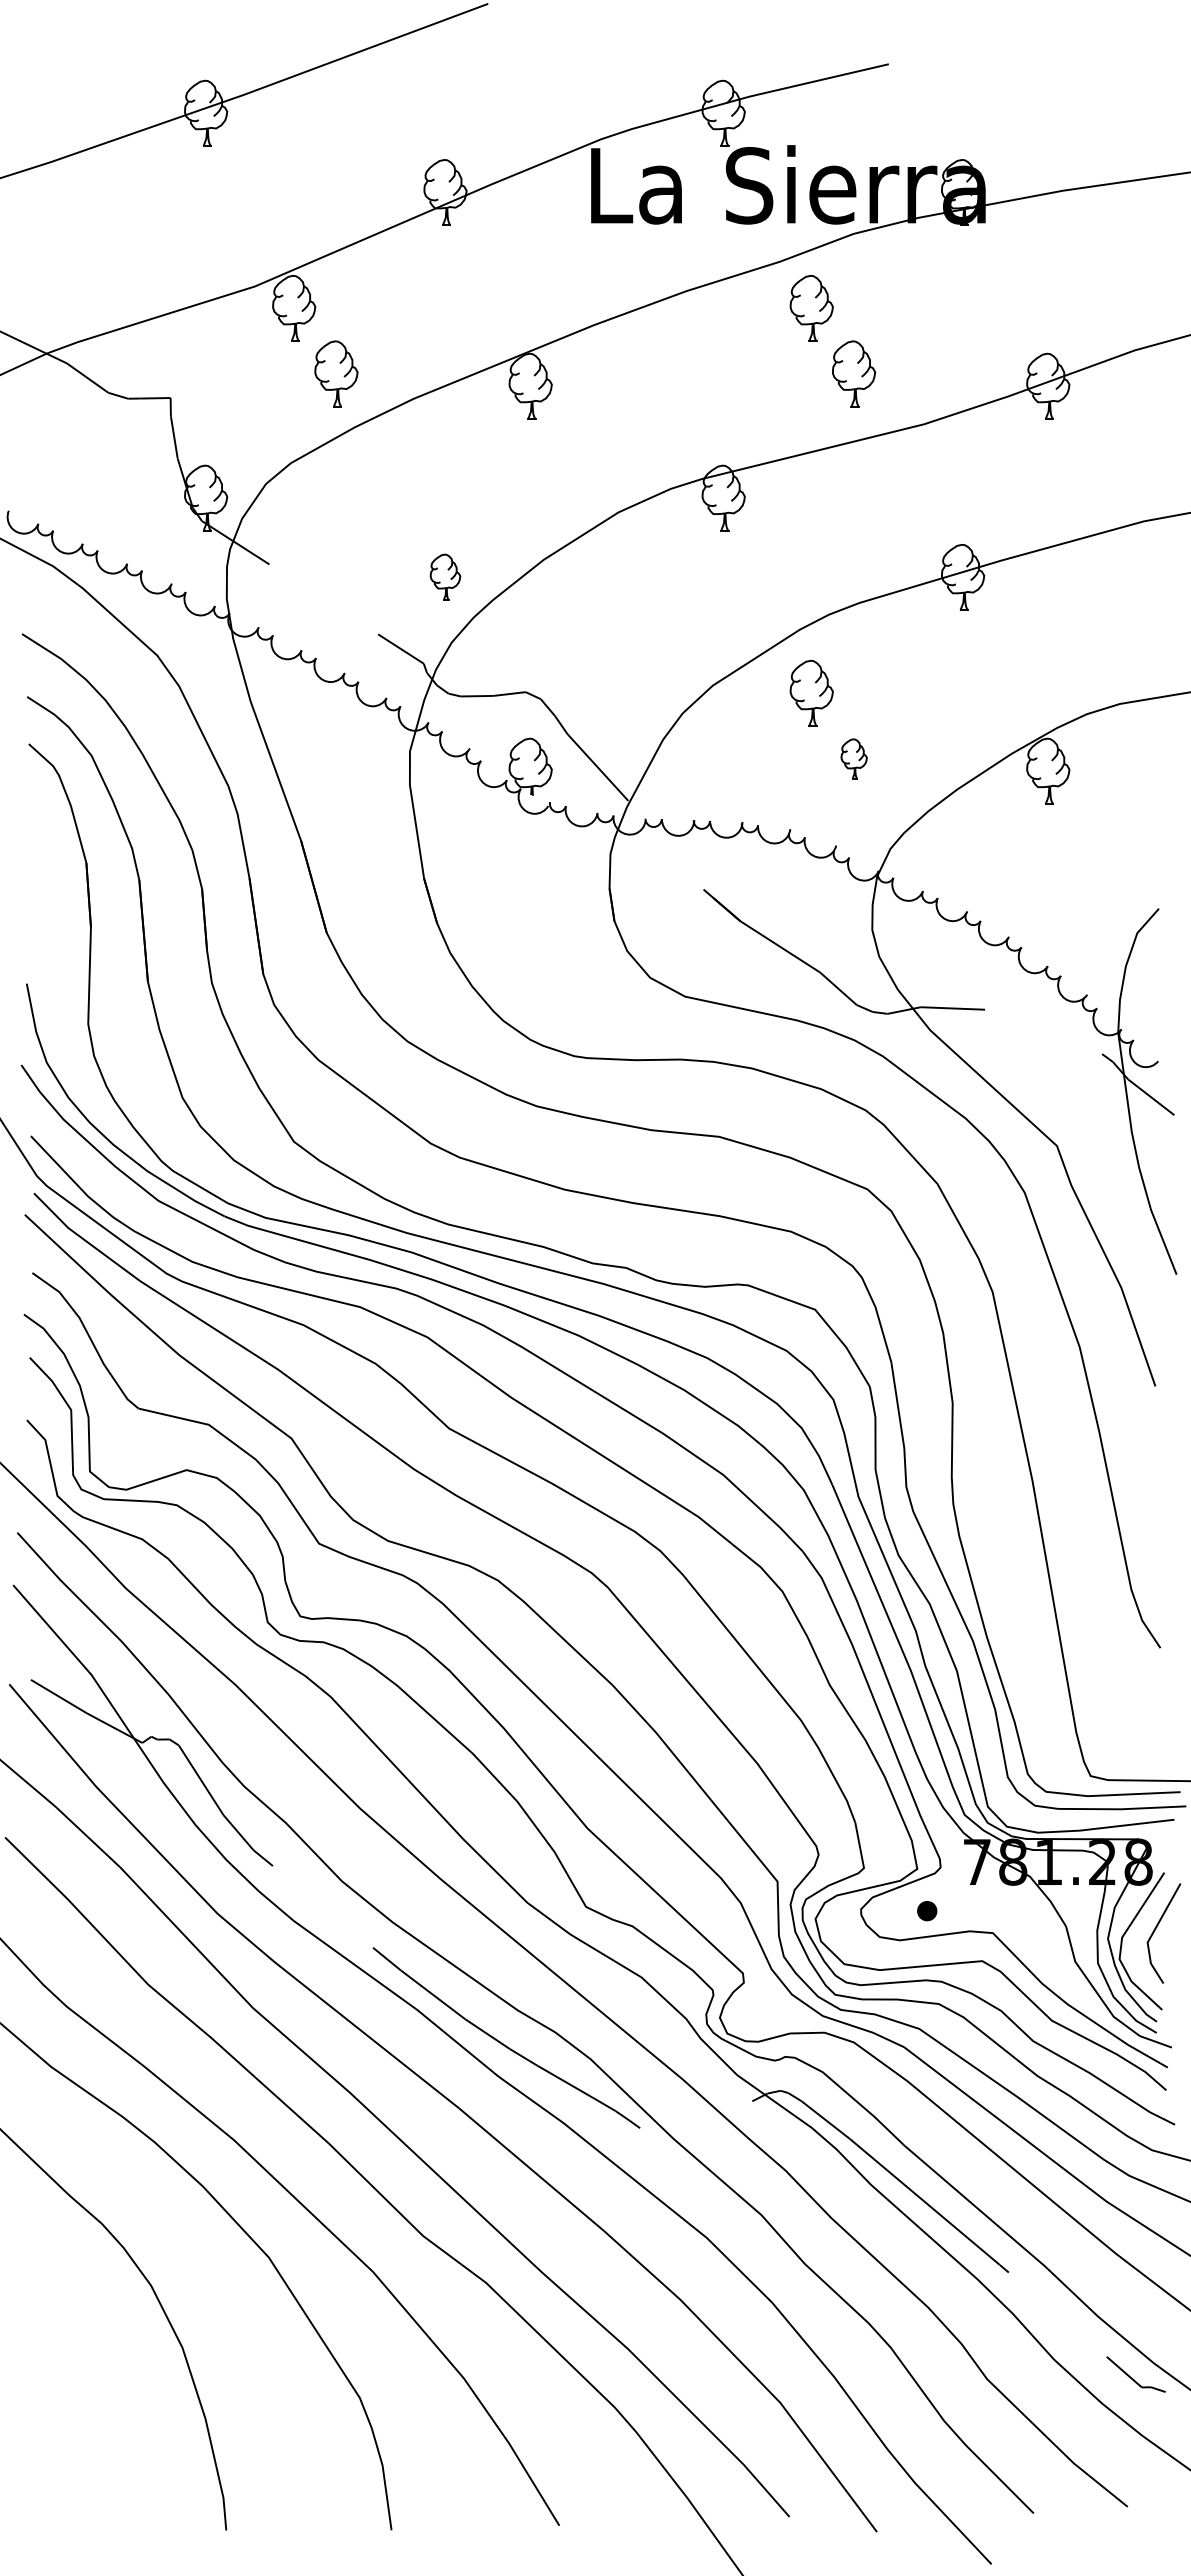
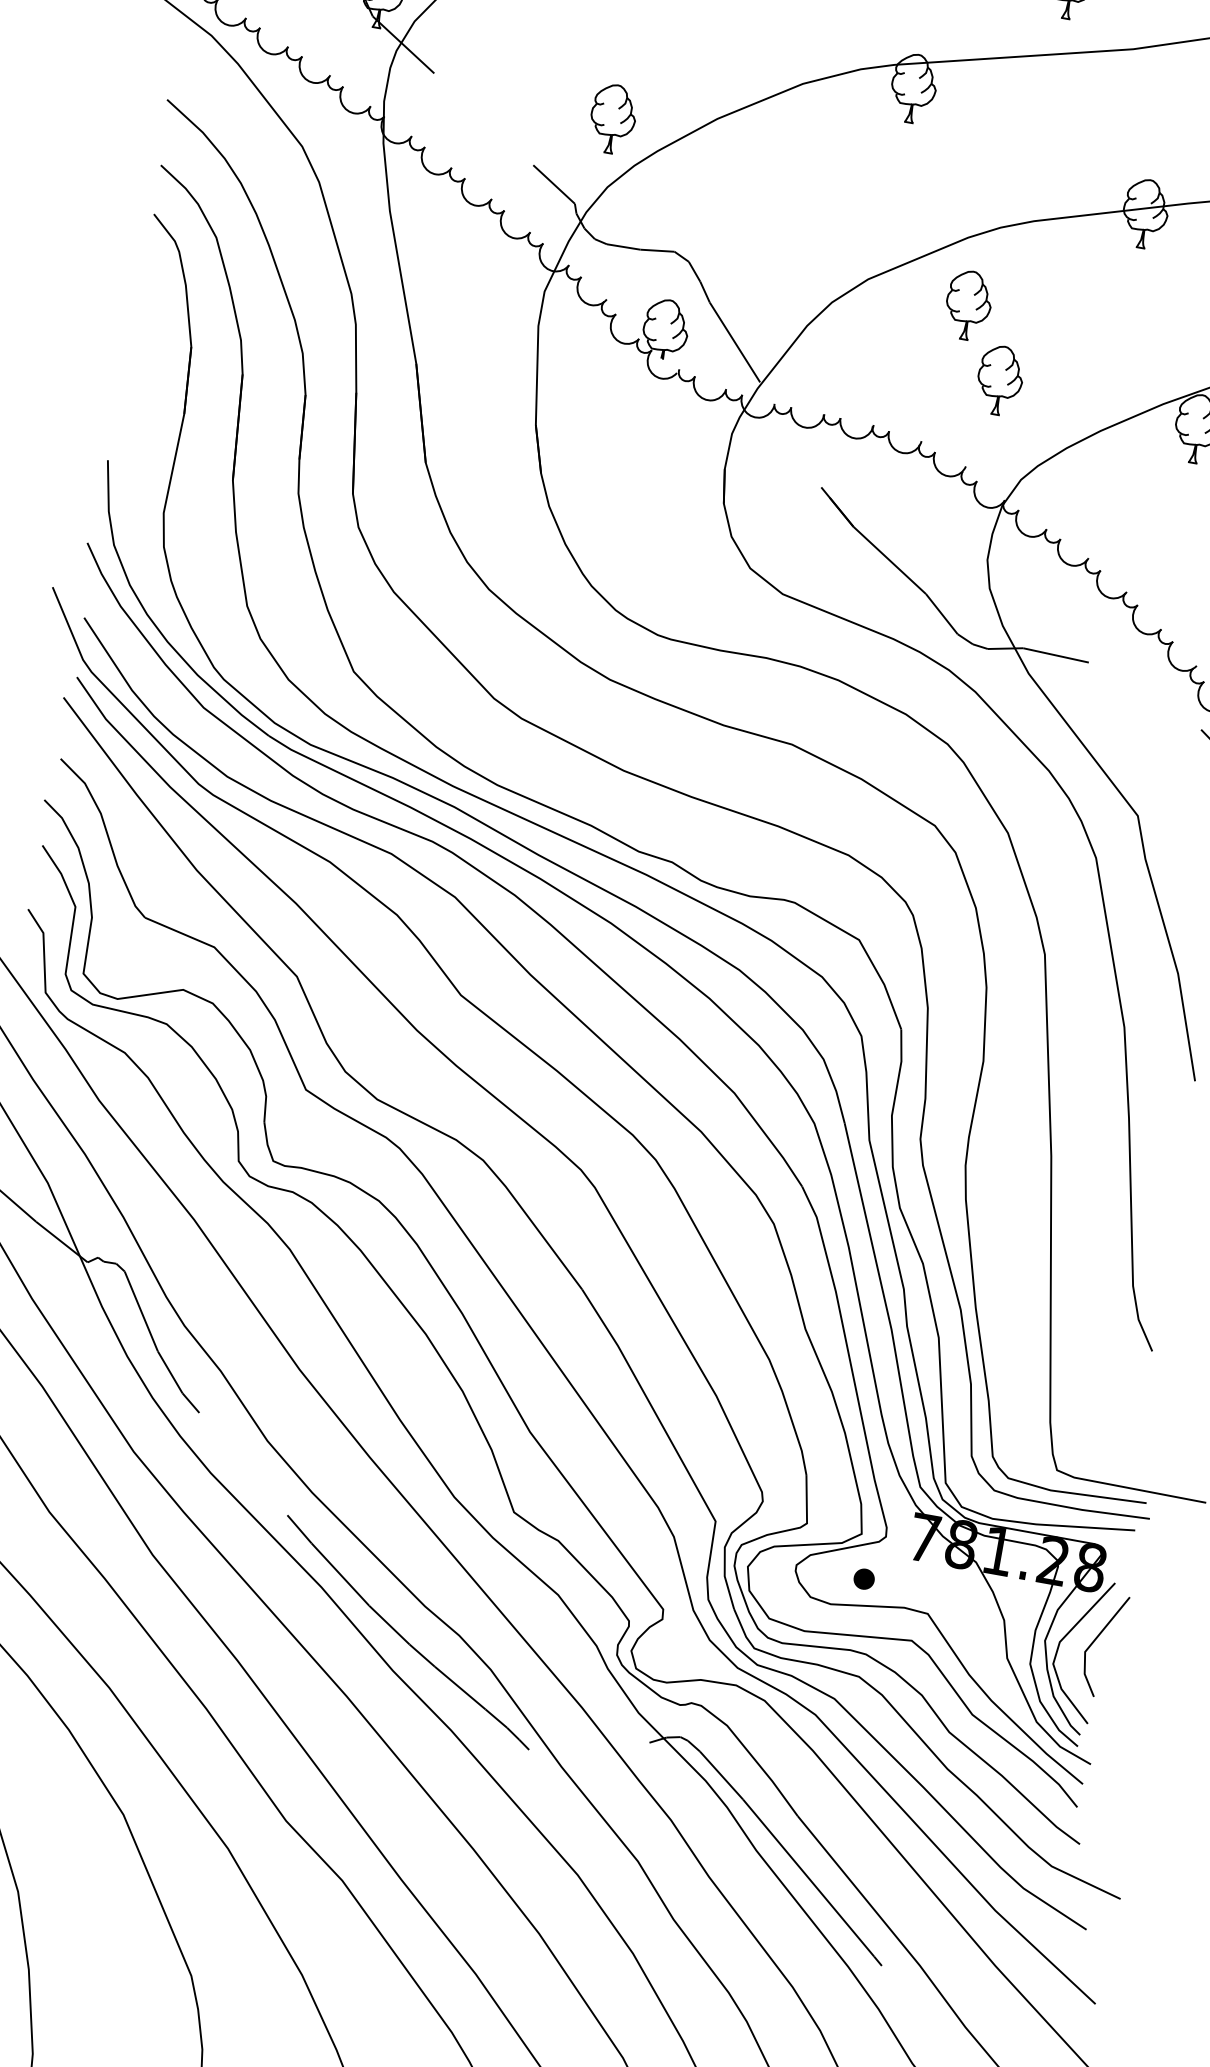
part: (445, 577) -> (613, 119), size x1.43
part: (854, 758) -> (1000, 380), size x1.67

